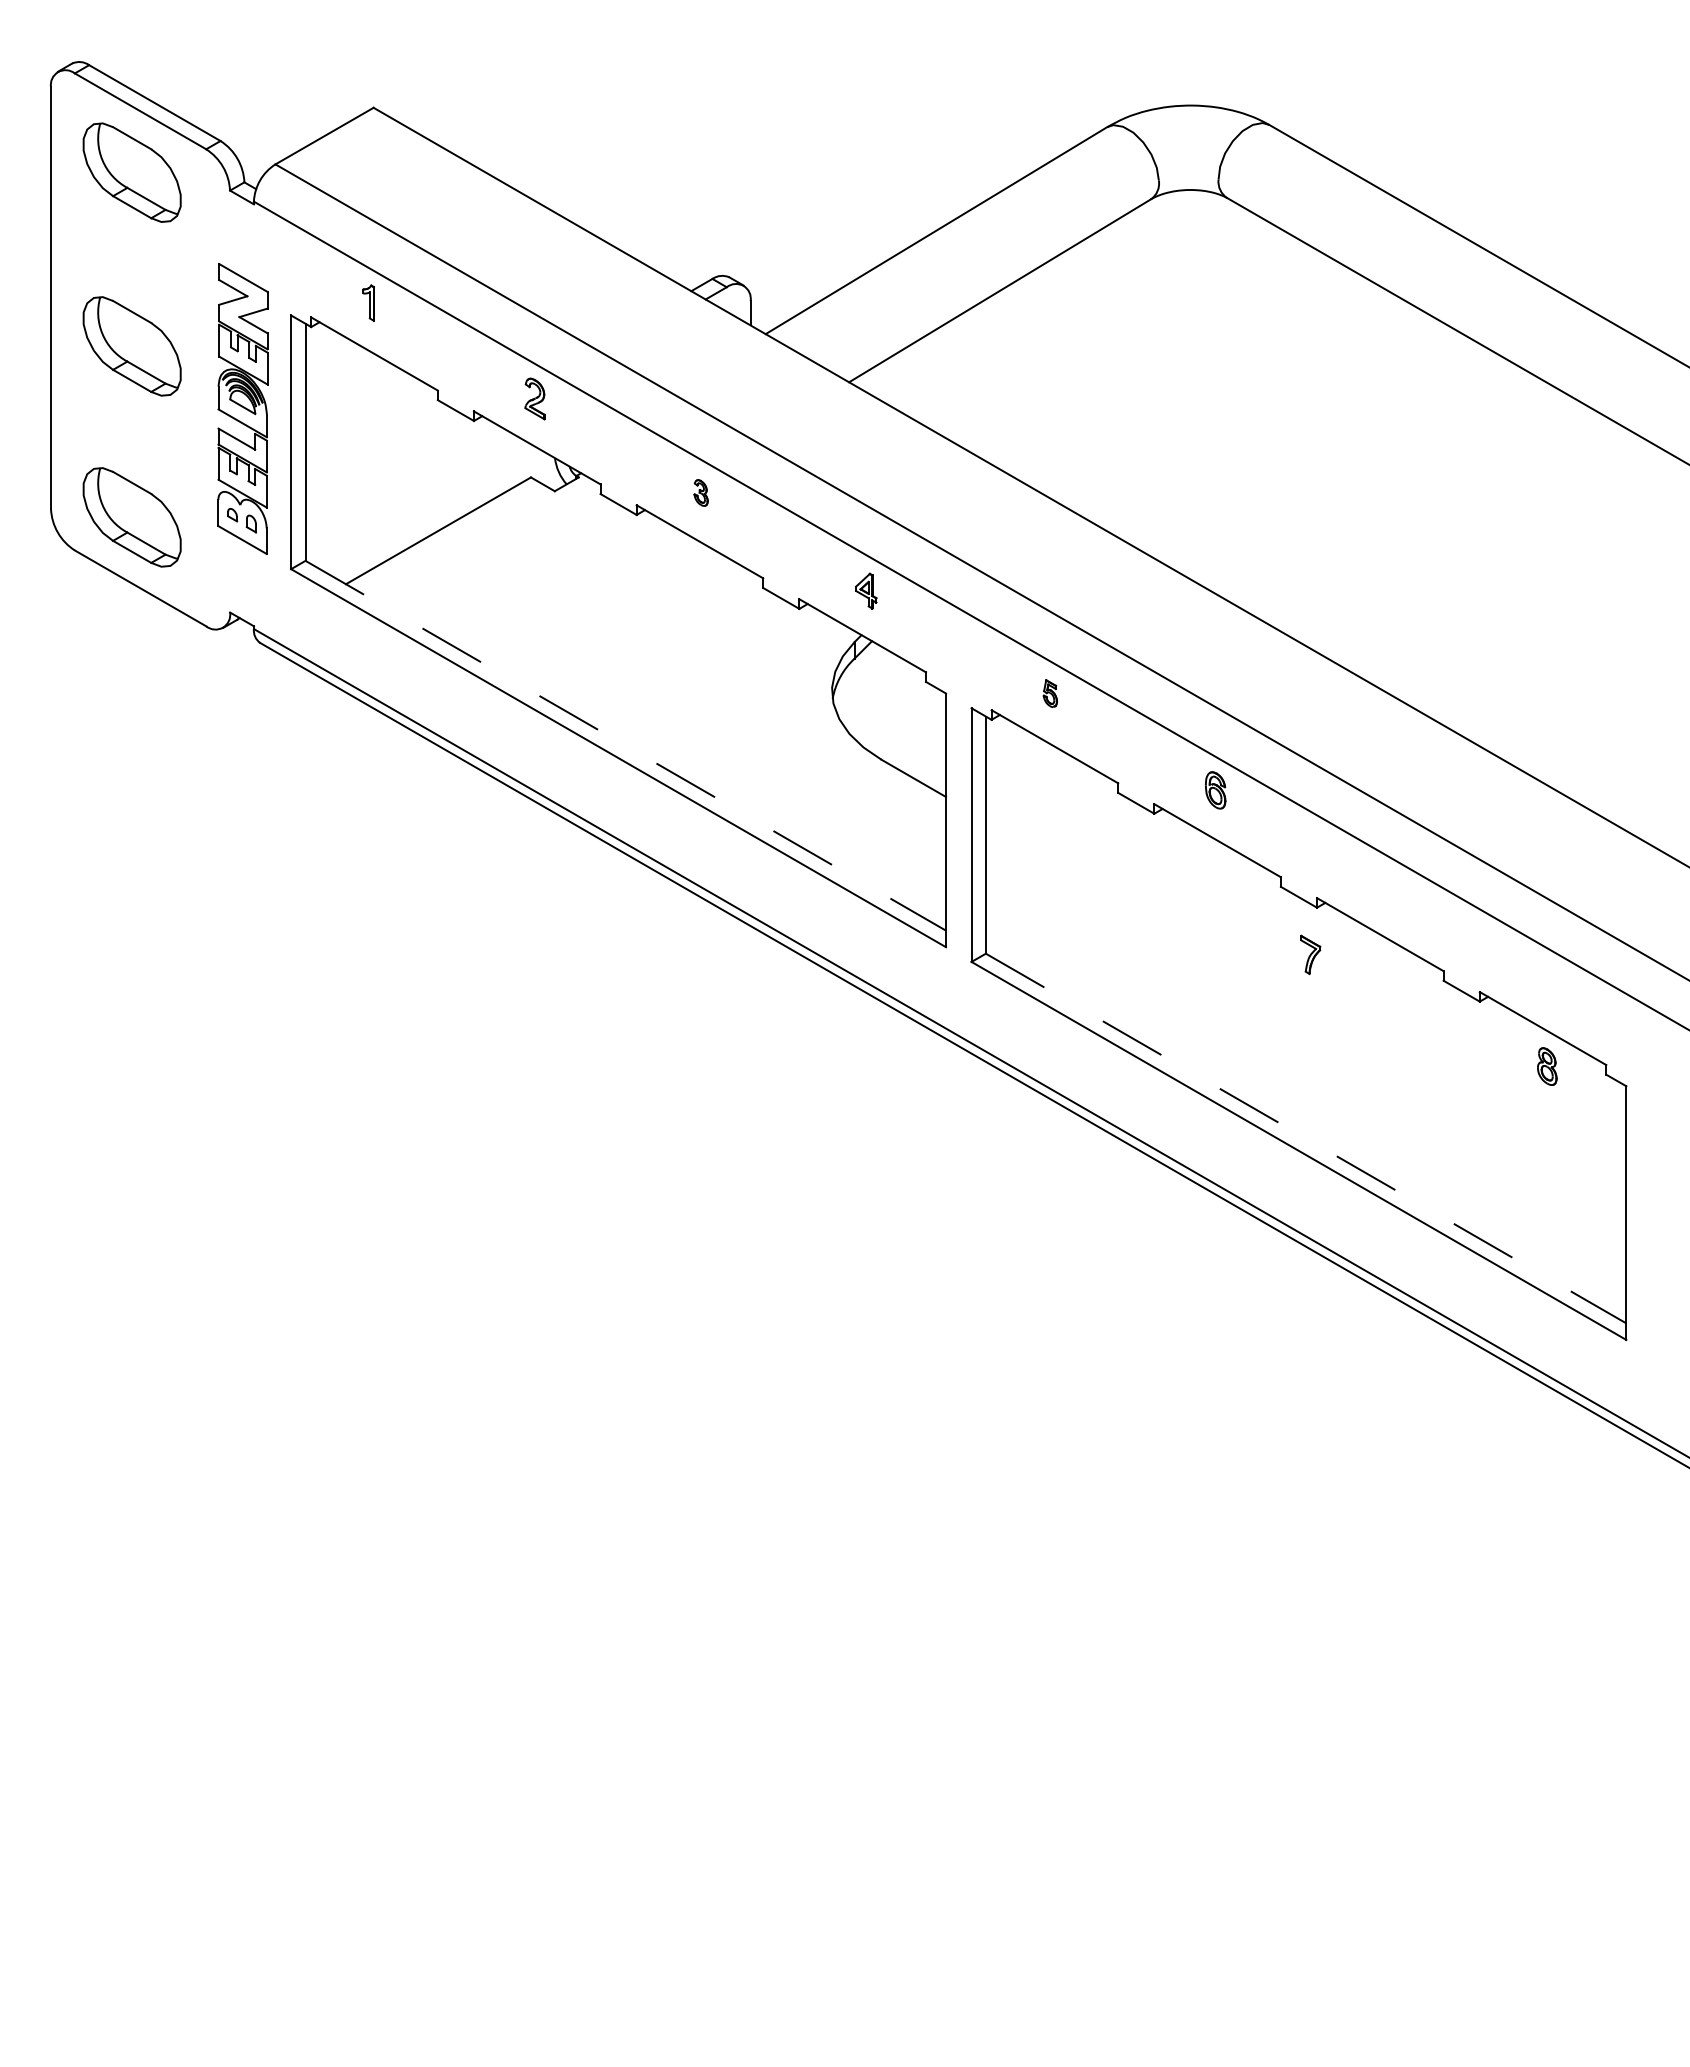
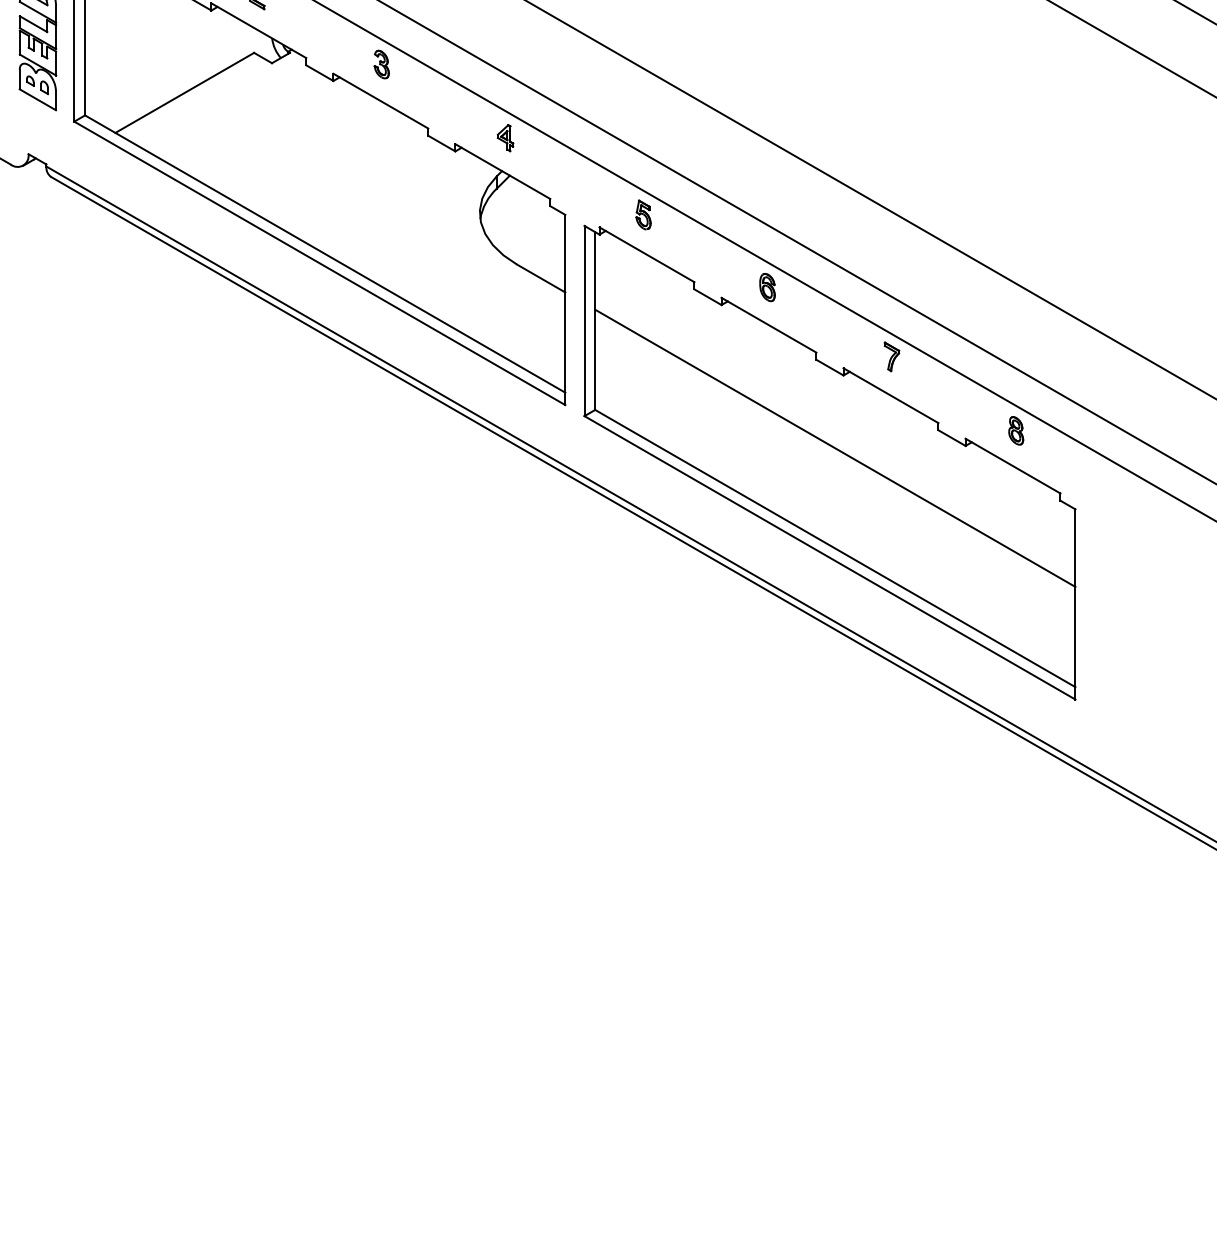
part: (700, 492) -> (381, 64), size x1.43
part: (1050, 693) -> (643, 214), size x1.43
line: (625, 745) -> (325, 253), dashed -> solid
part: (1310, 954) -> (891, 356), moved
line: (1305, 1004) -> (834, 448), added
part: (1547, 1066) -> (1016, 430), moved
line: (1306, 1138) -> (835, 548), dashed -> solid

